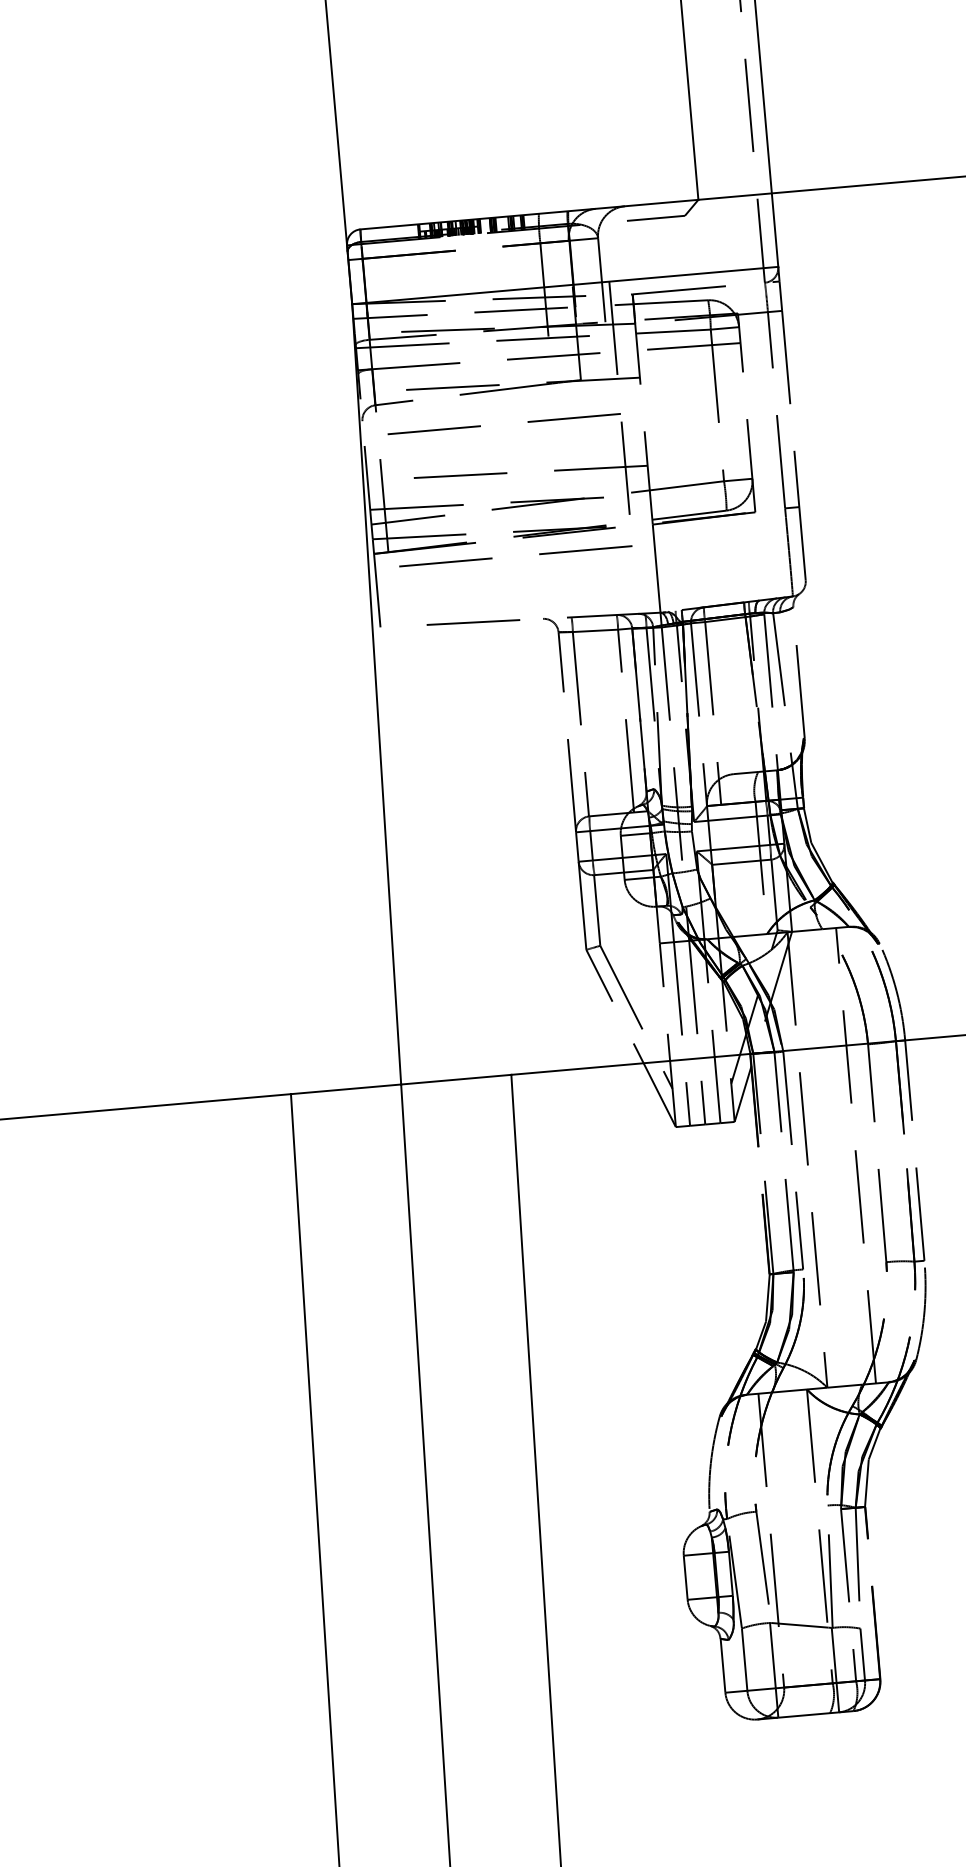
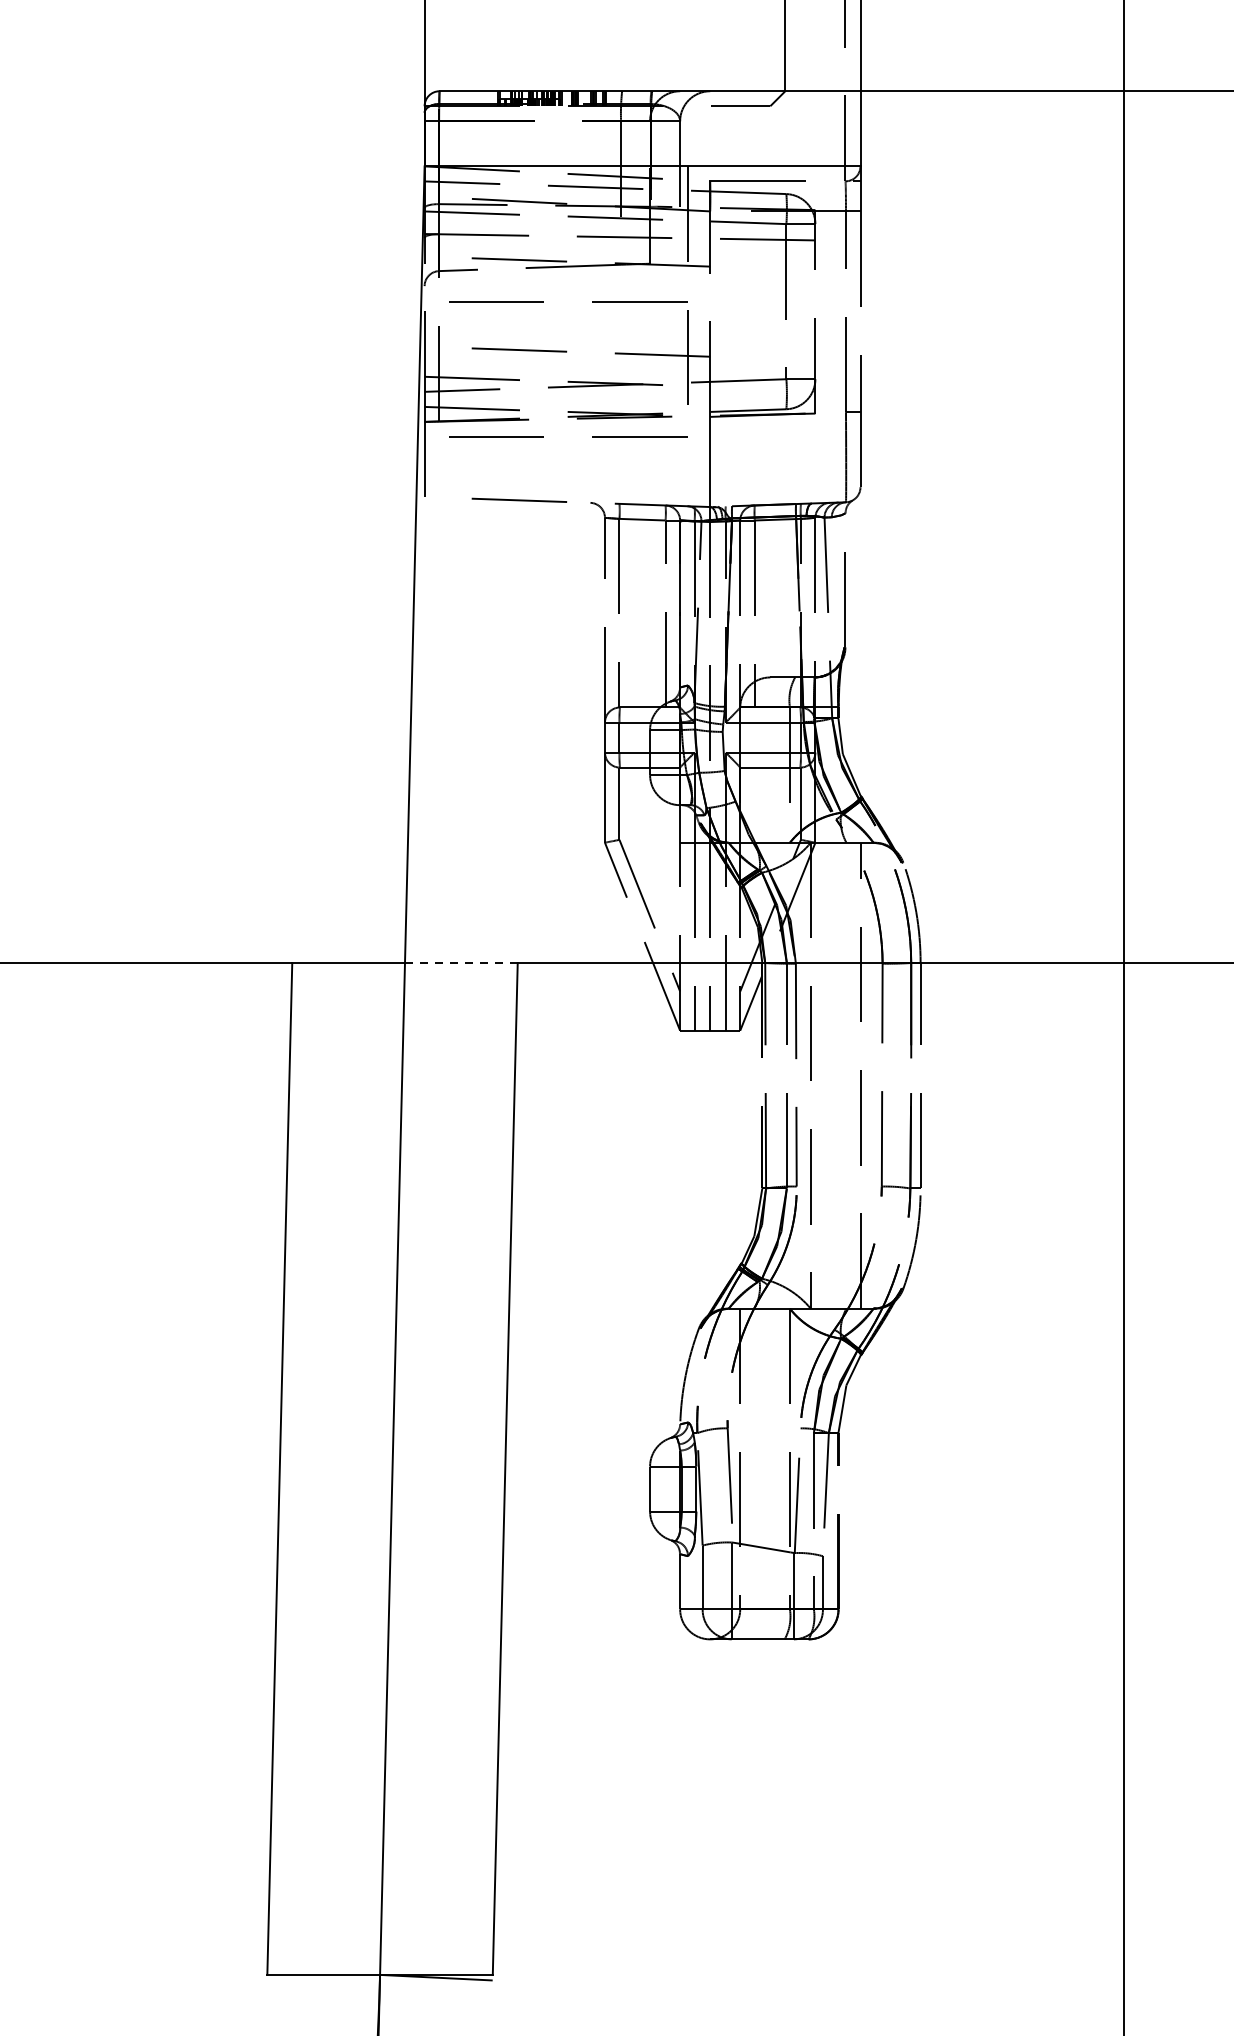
line: (455, 1080) -> (460, 963), solid -> dashed

